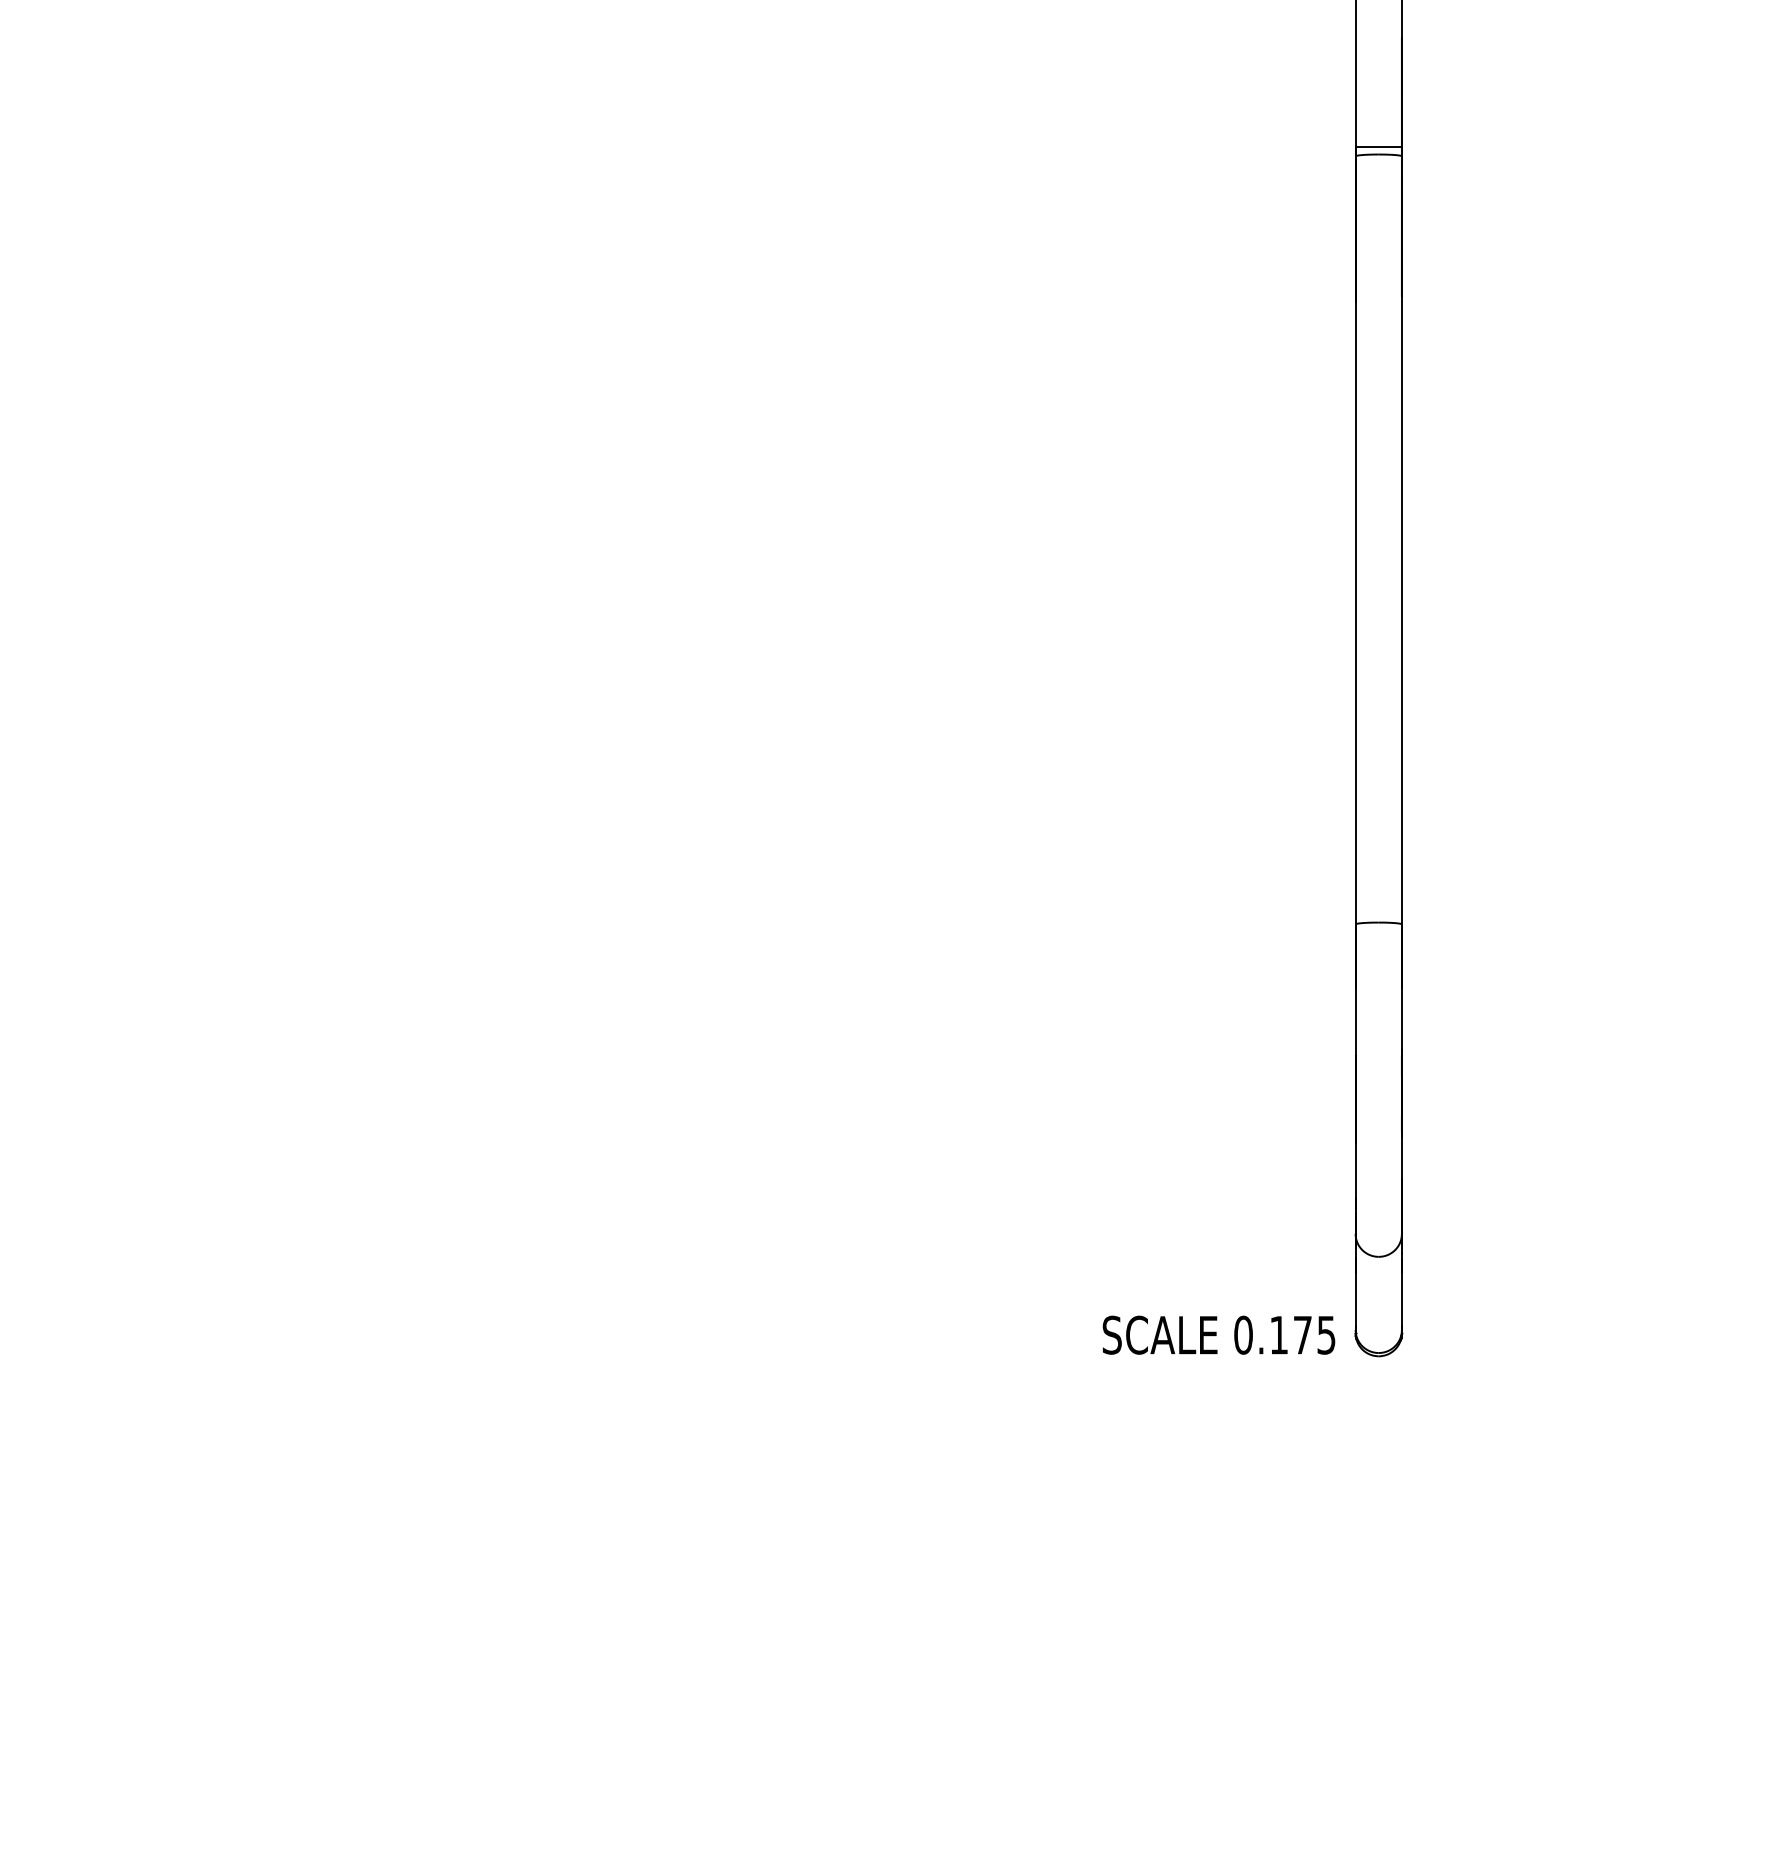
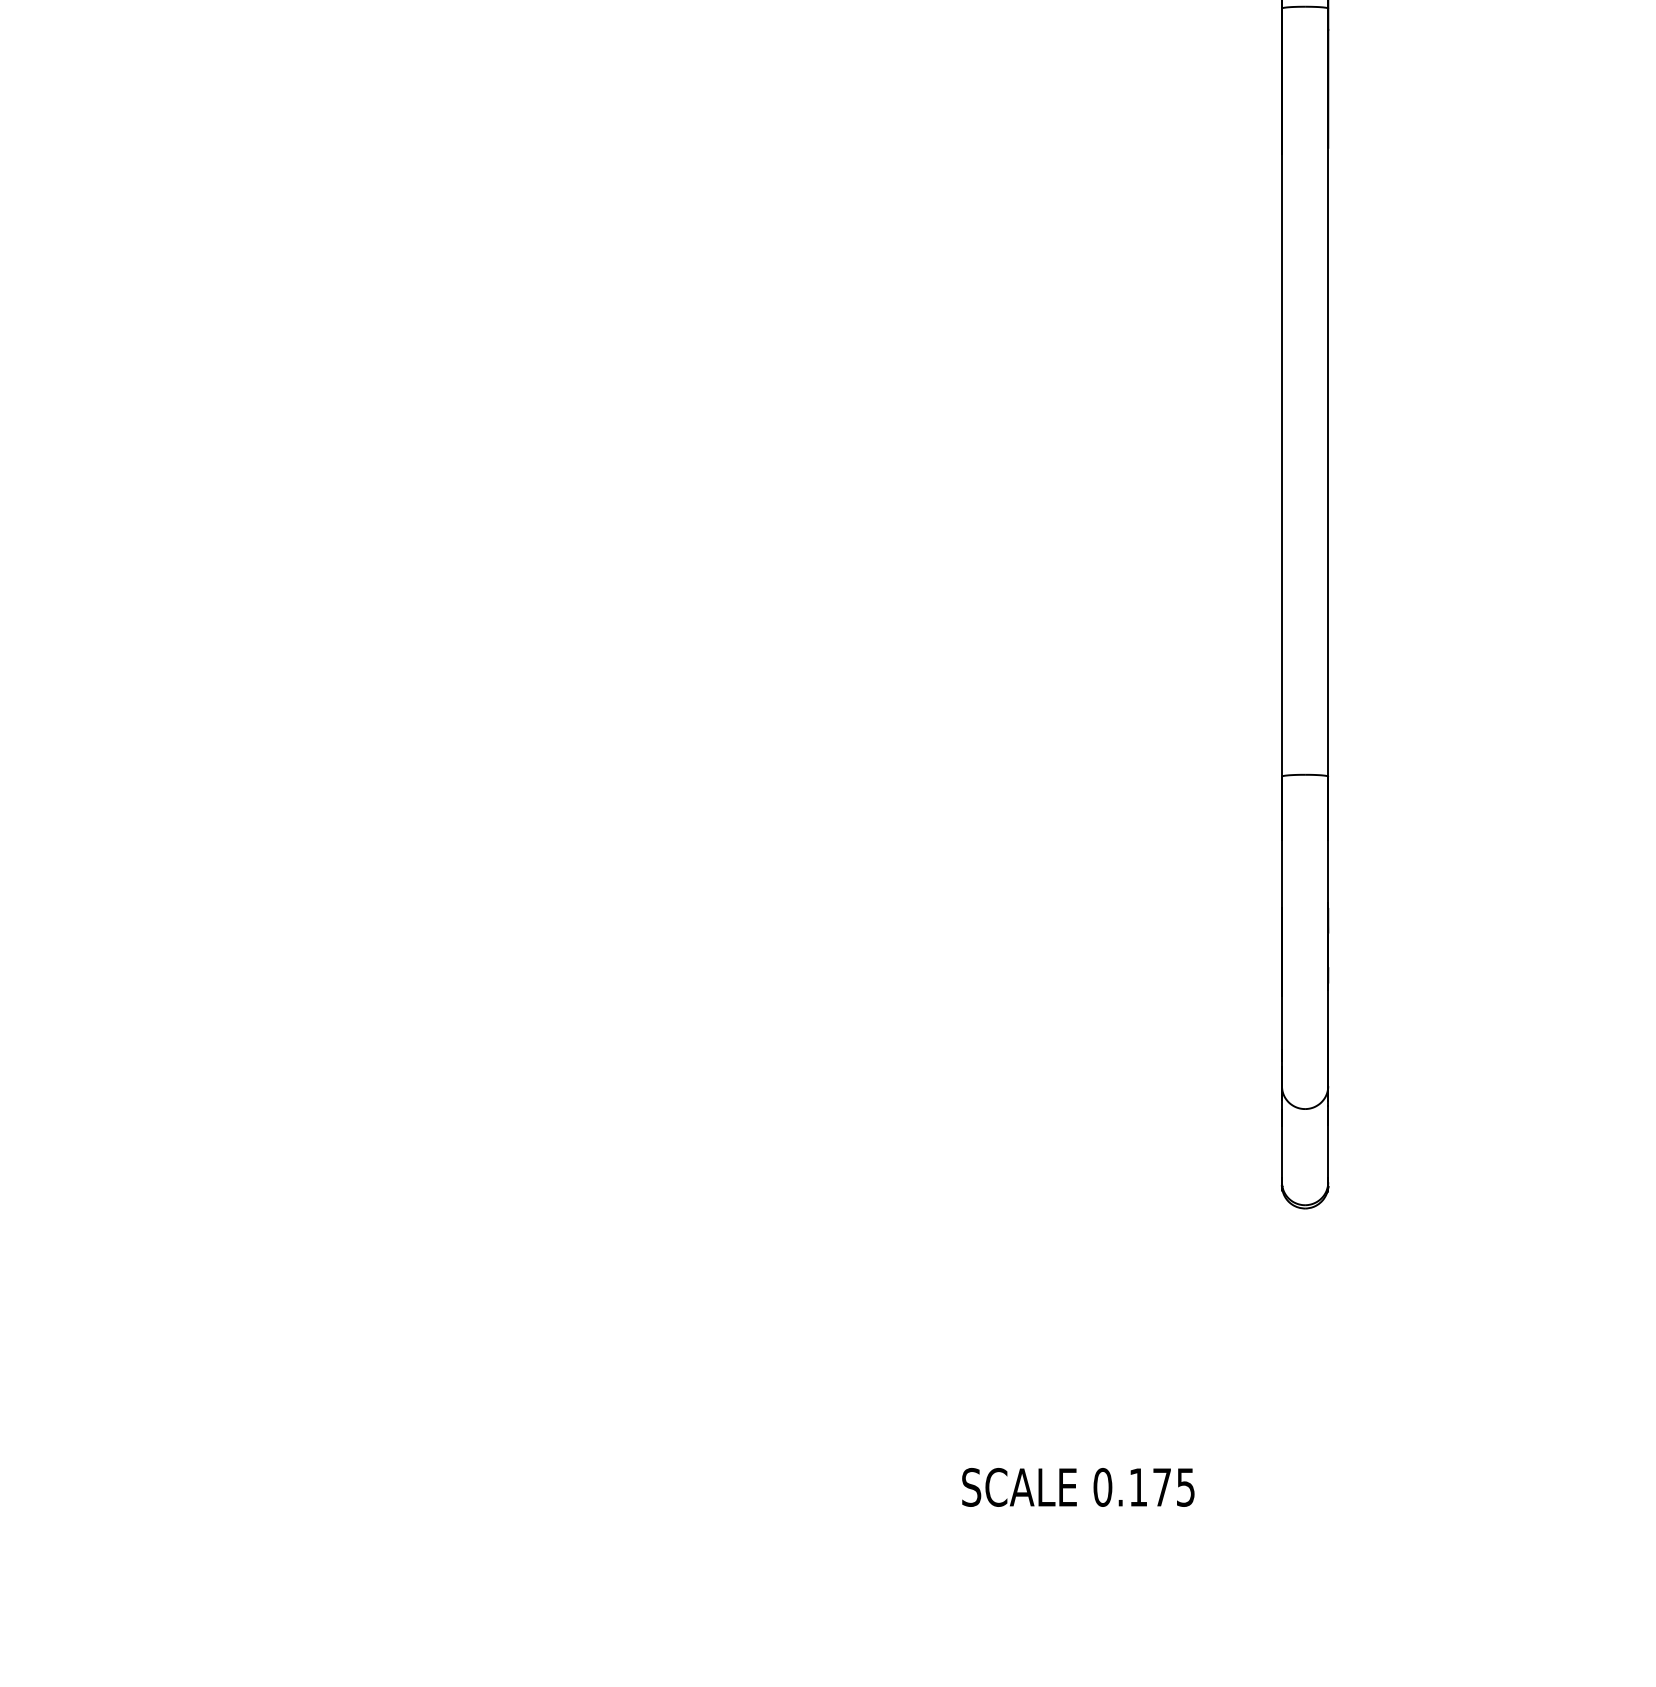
text: (1218, 1334) -> (1077, 1486), moved

